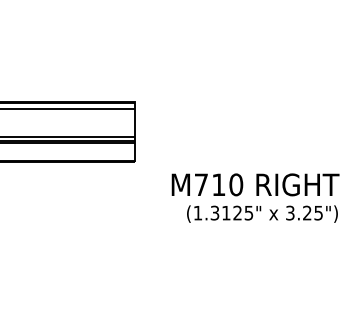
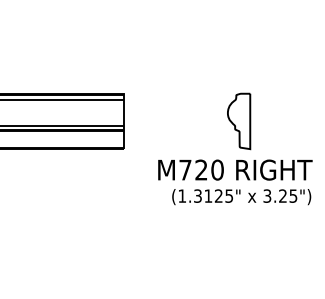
part: (259, 132) -> (238, 121), added
text: (218, 184) -> (201, 169), M710 -> M720

